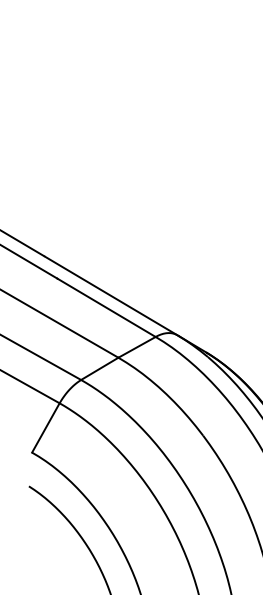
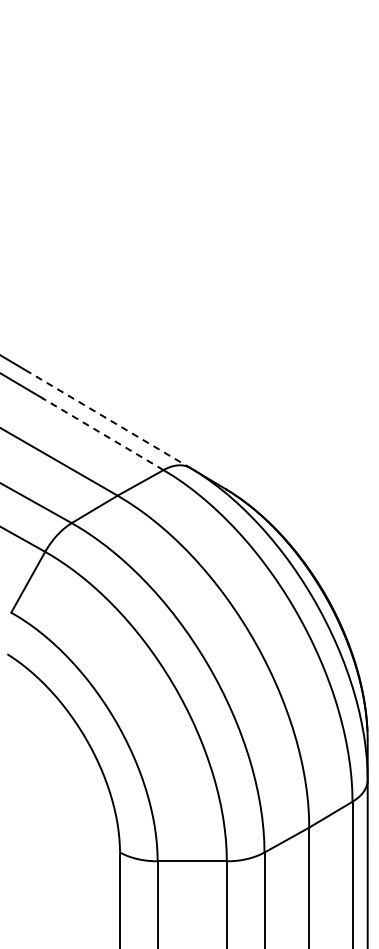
line: (111, 295) -> (109, 419), solid -> dashed
line: (106, 307) -> (102, 433), solid -> dashed

